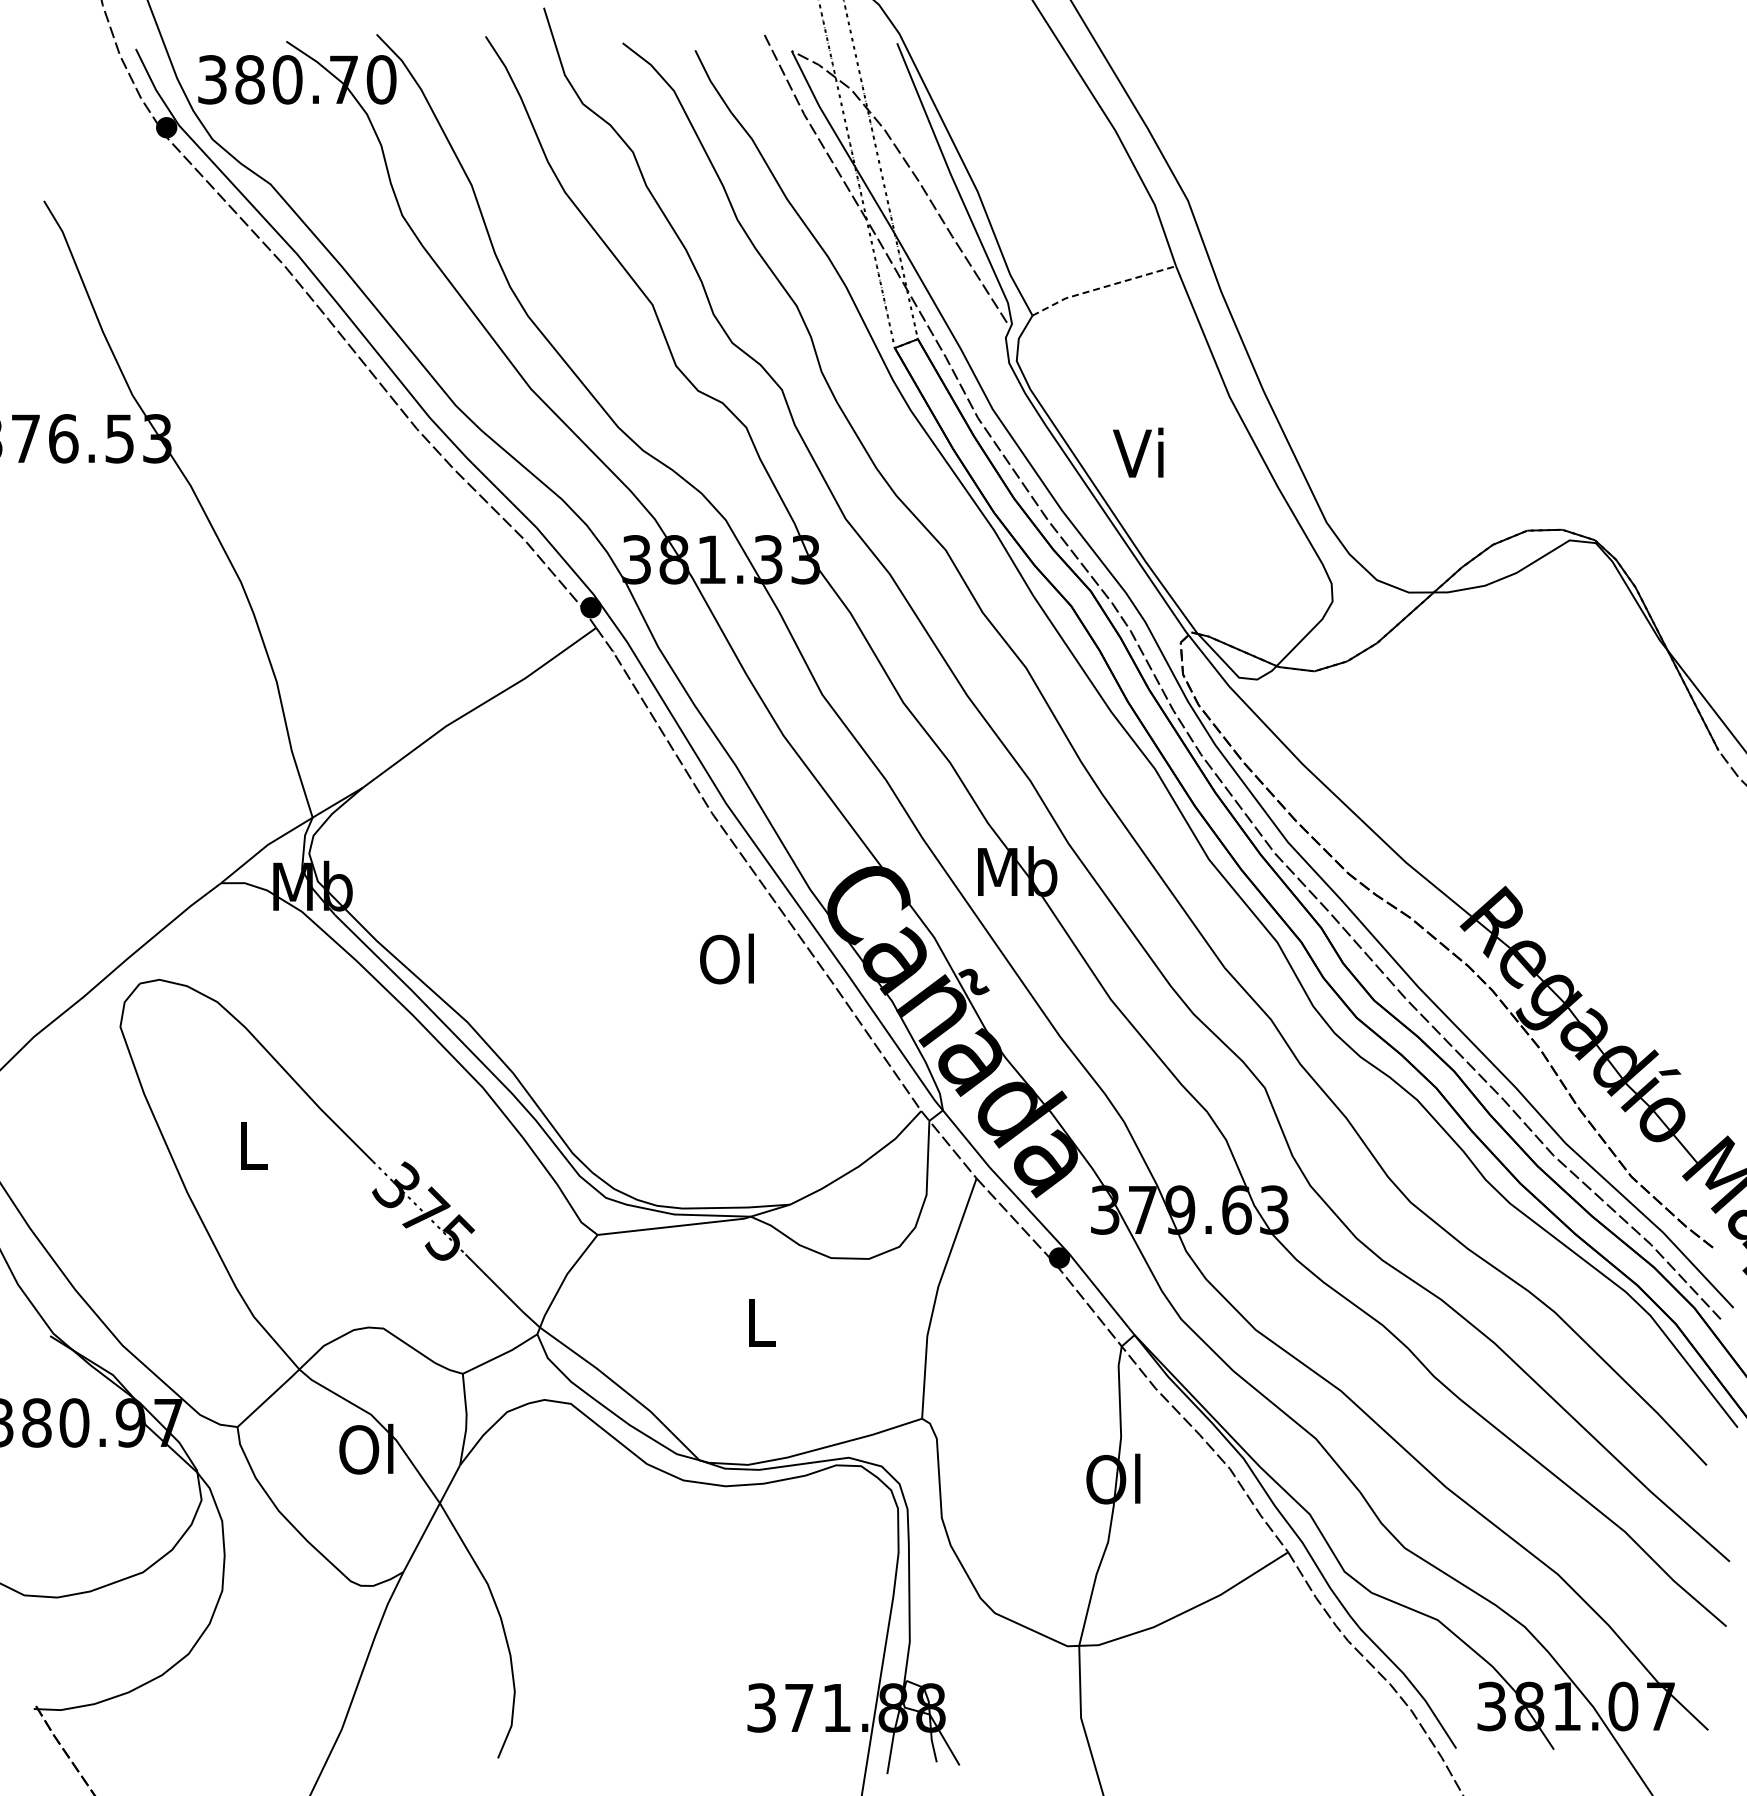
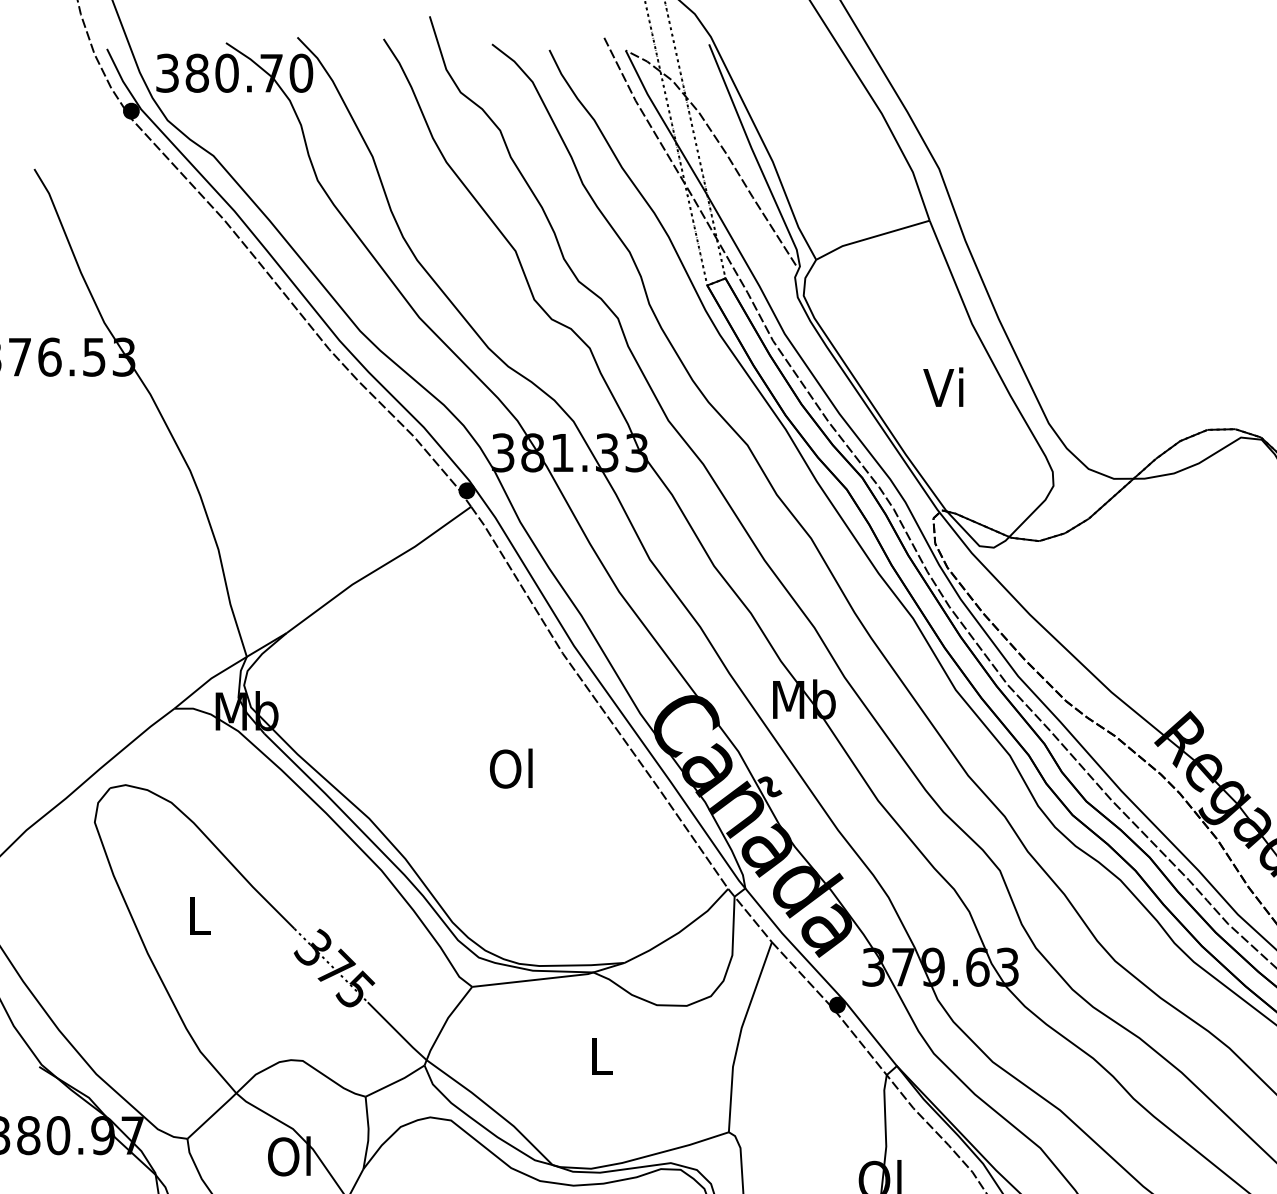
line: (1102, 287) -> (871, 237), dashed -> solid
text: (1138, 452) -> (943, 387), moved
text: (726, 958) -> (510, 768), moved

